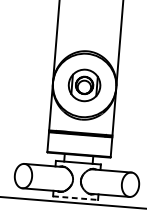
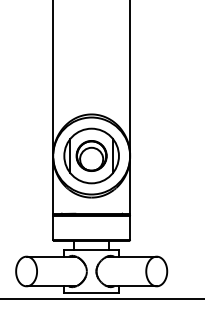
part: (84, 85) -> (91, 155), size x1.43
line: (76, 198) -> (92, 293), dashed -> solid

